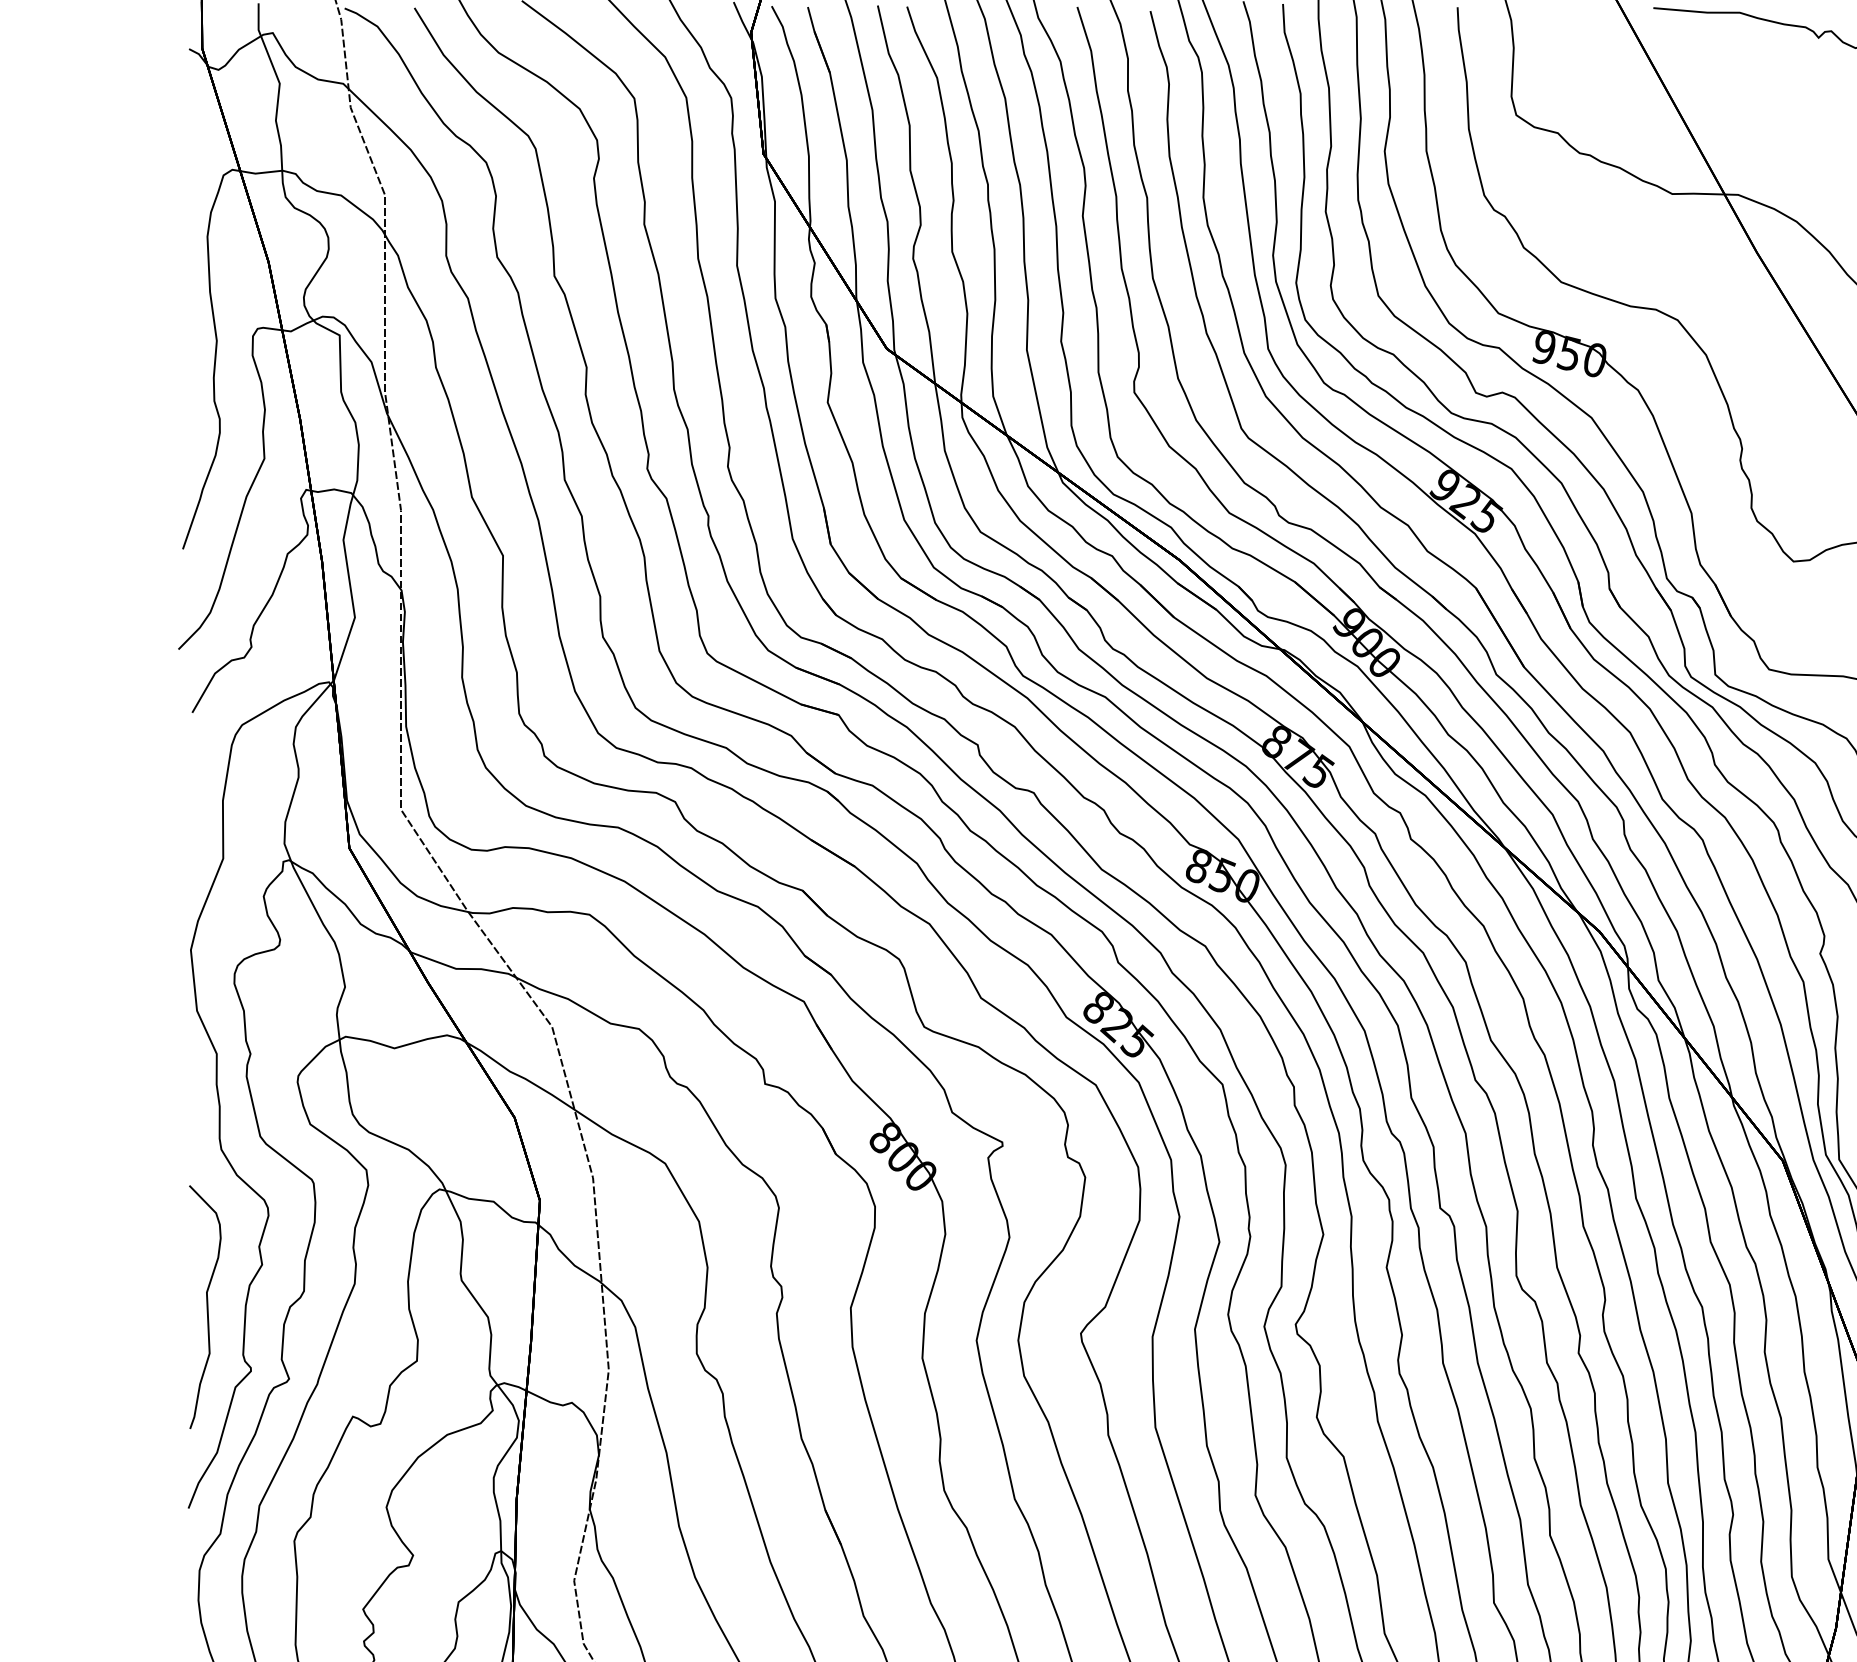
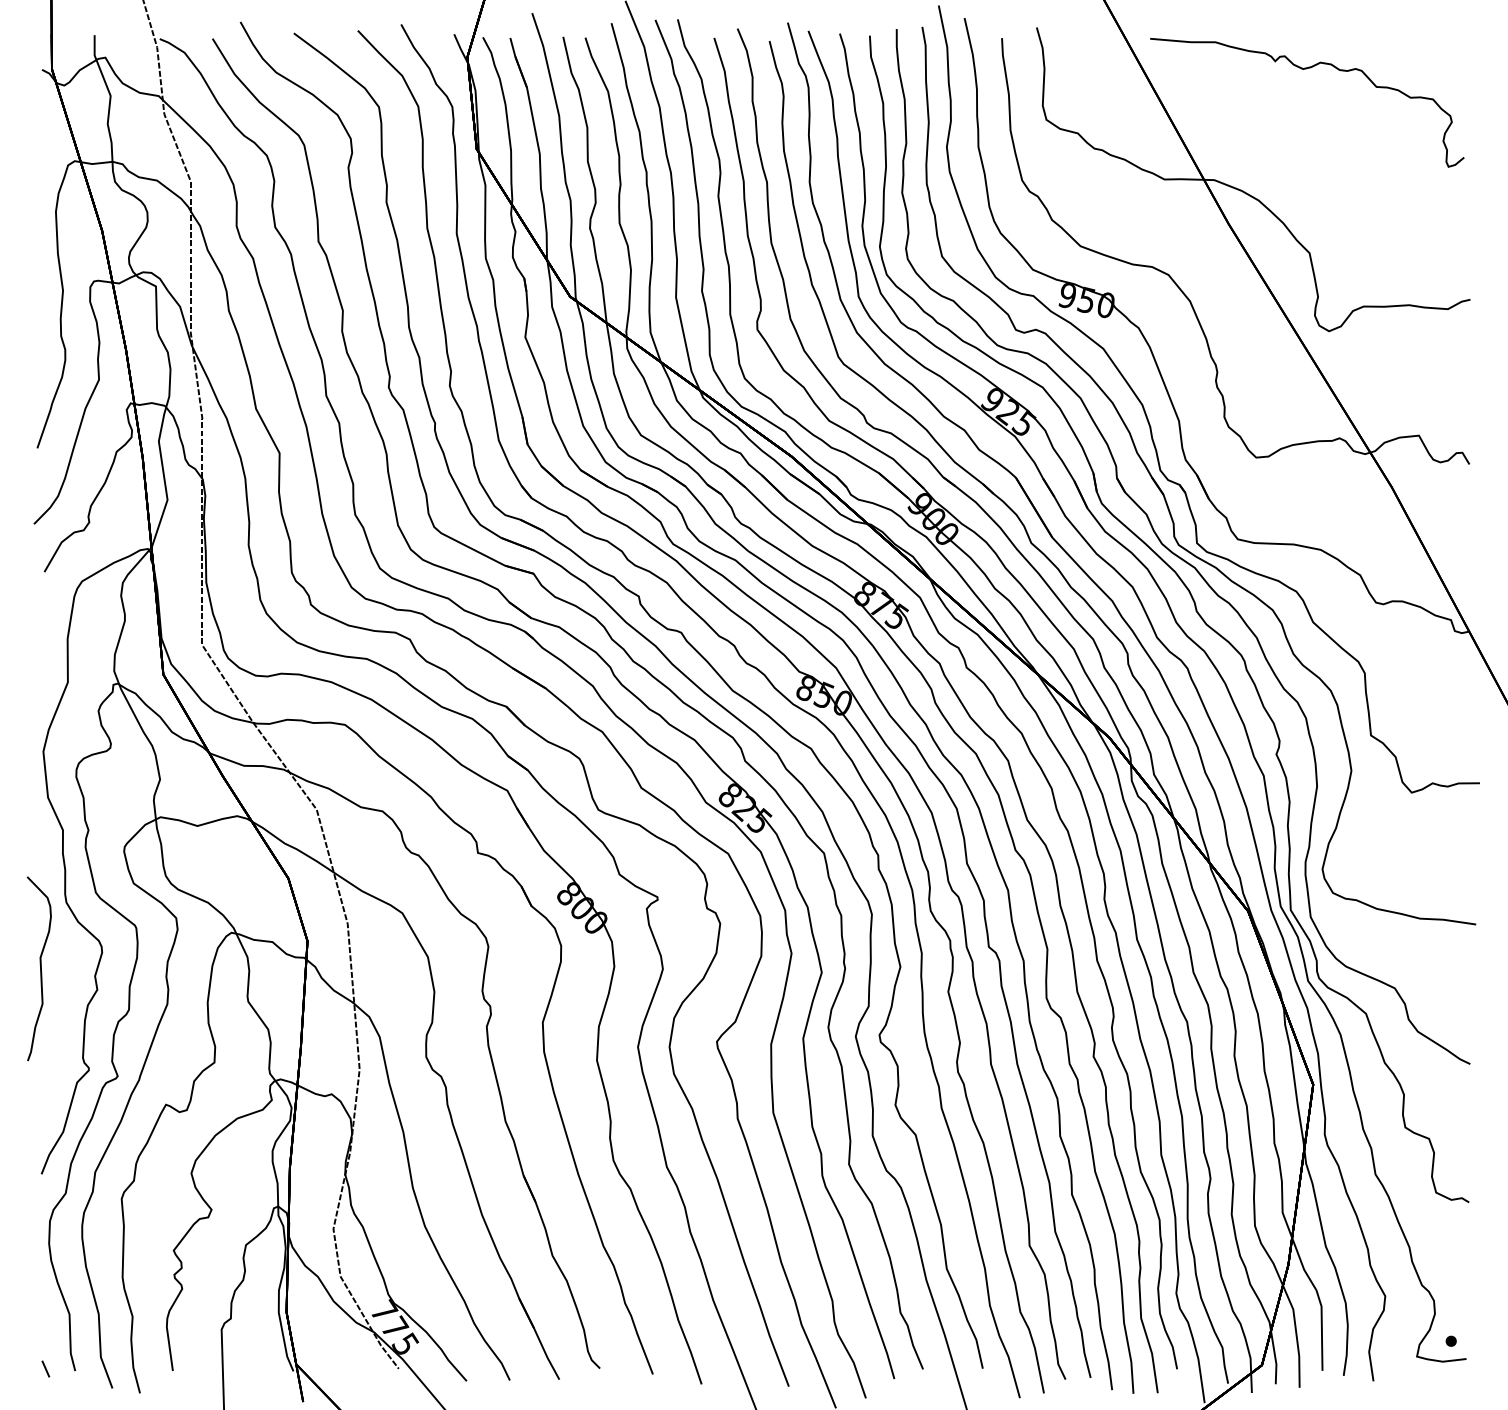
curve: (206, 1306) -> (40, 968), moved

